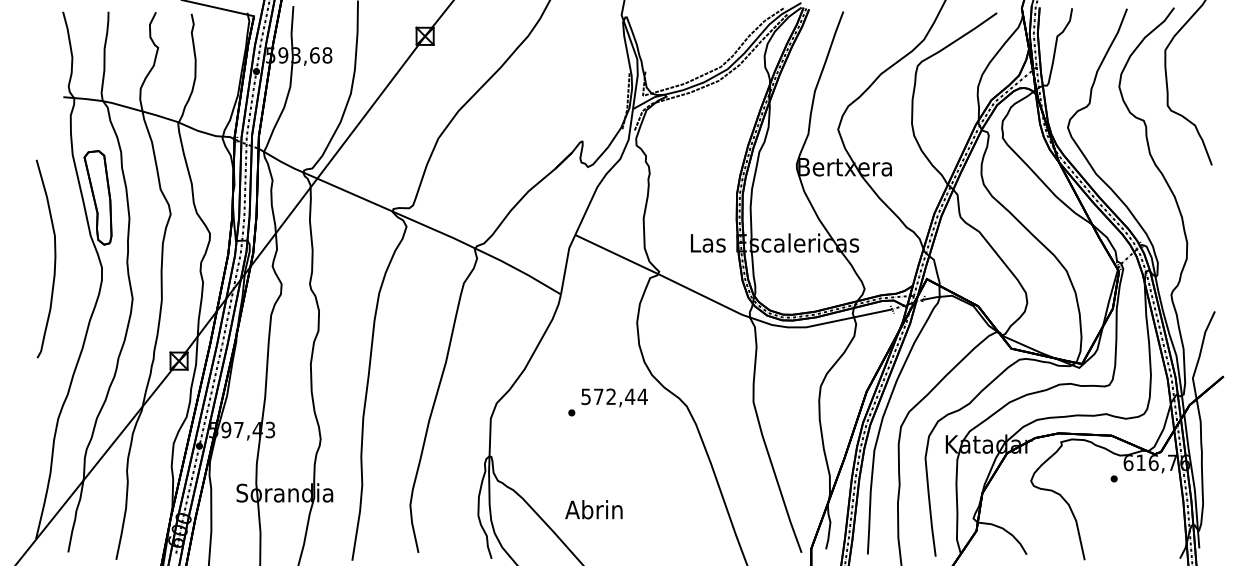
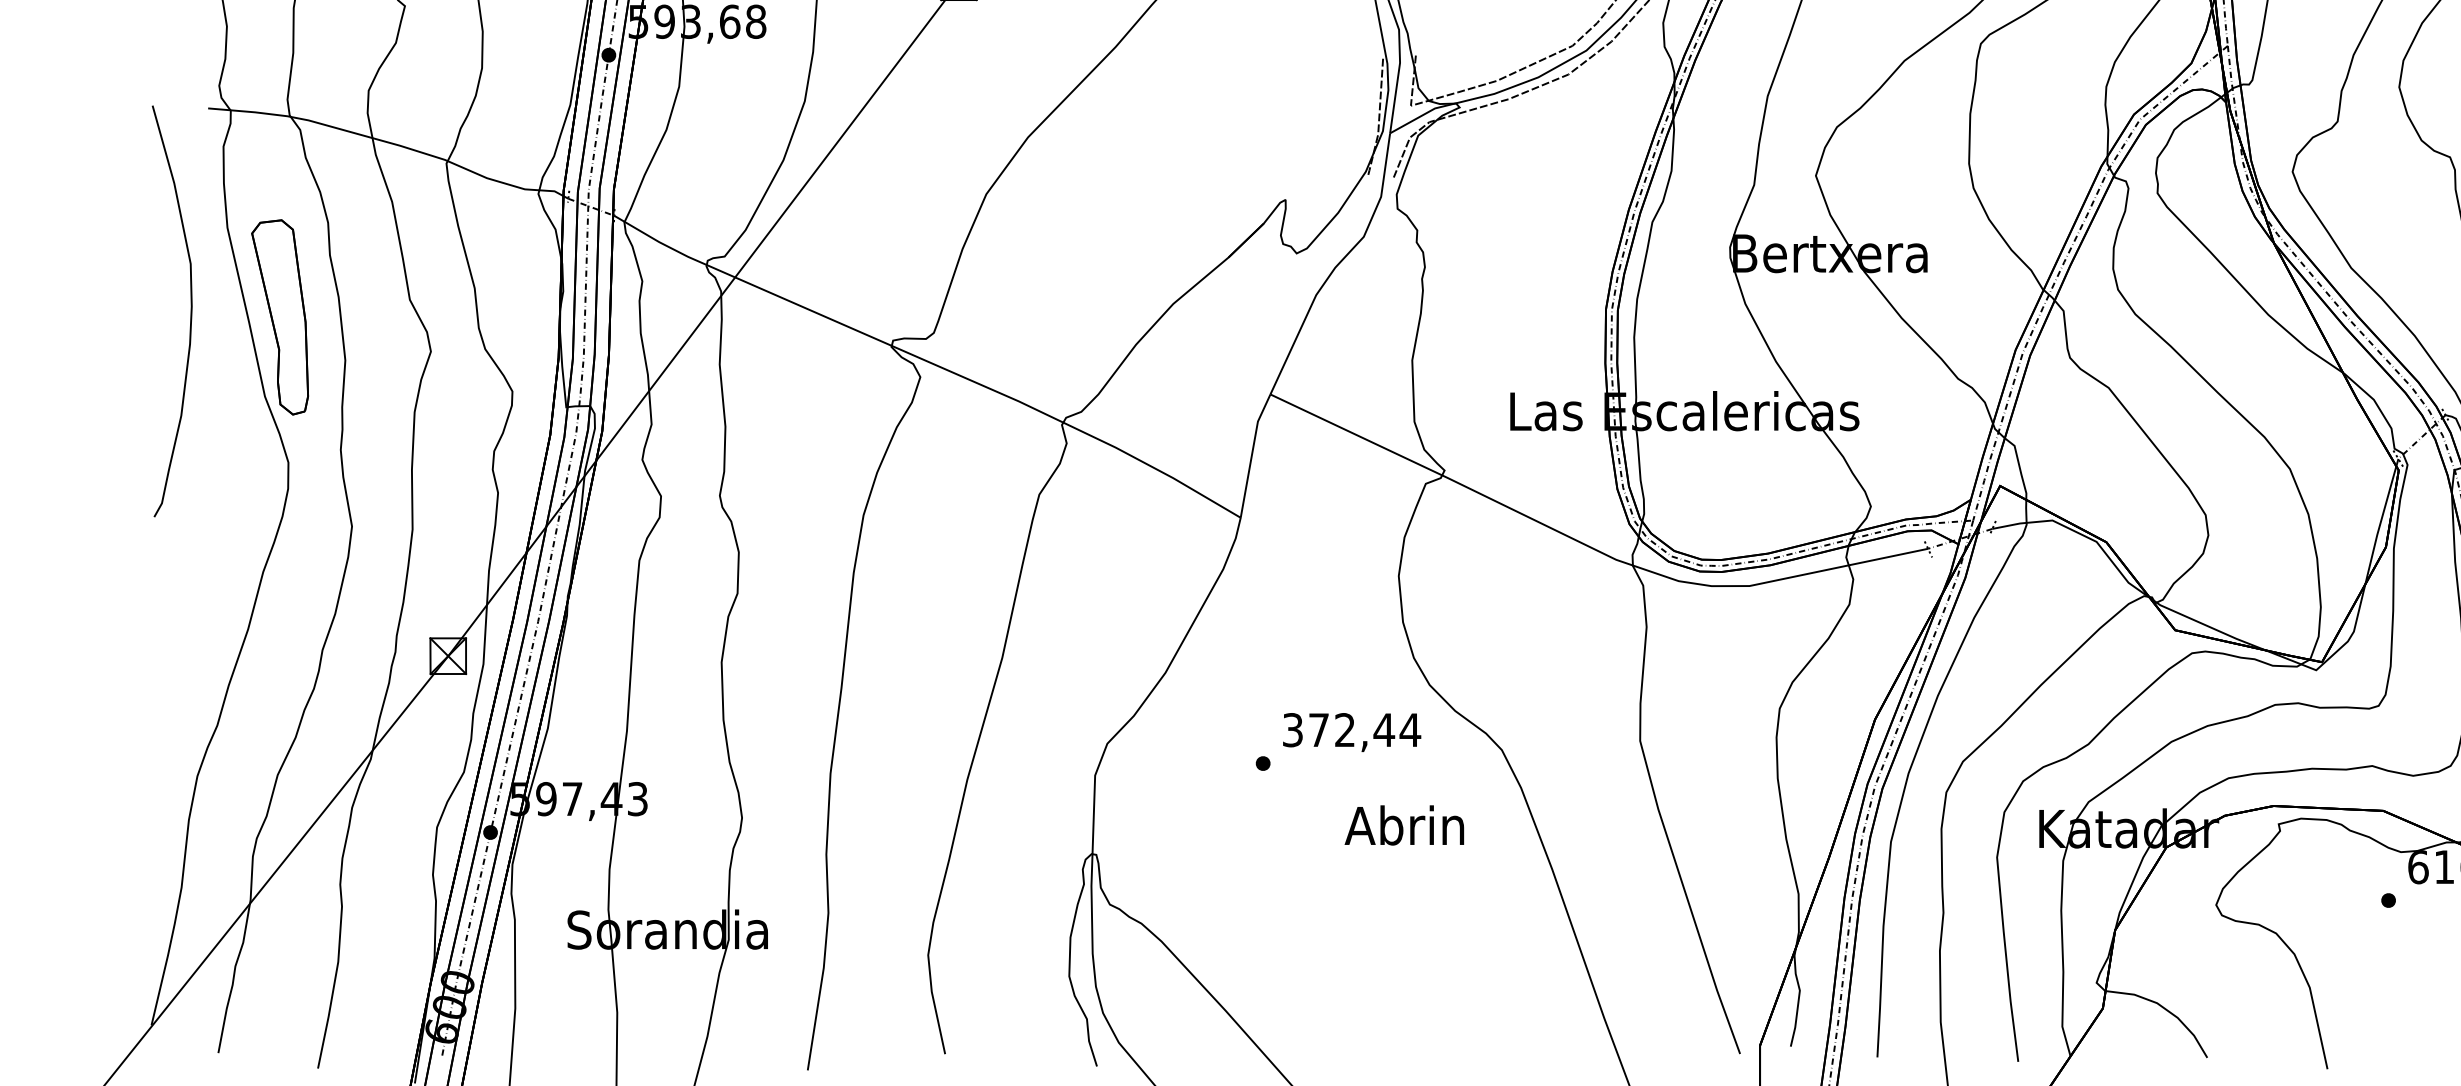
curve: (54, 258) -> (189, 310), moved
text: (585, 396) -> (1291, 729), 572,44 -> 372,44
text: (593, 509) -> (1403, 824), moved

